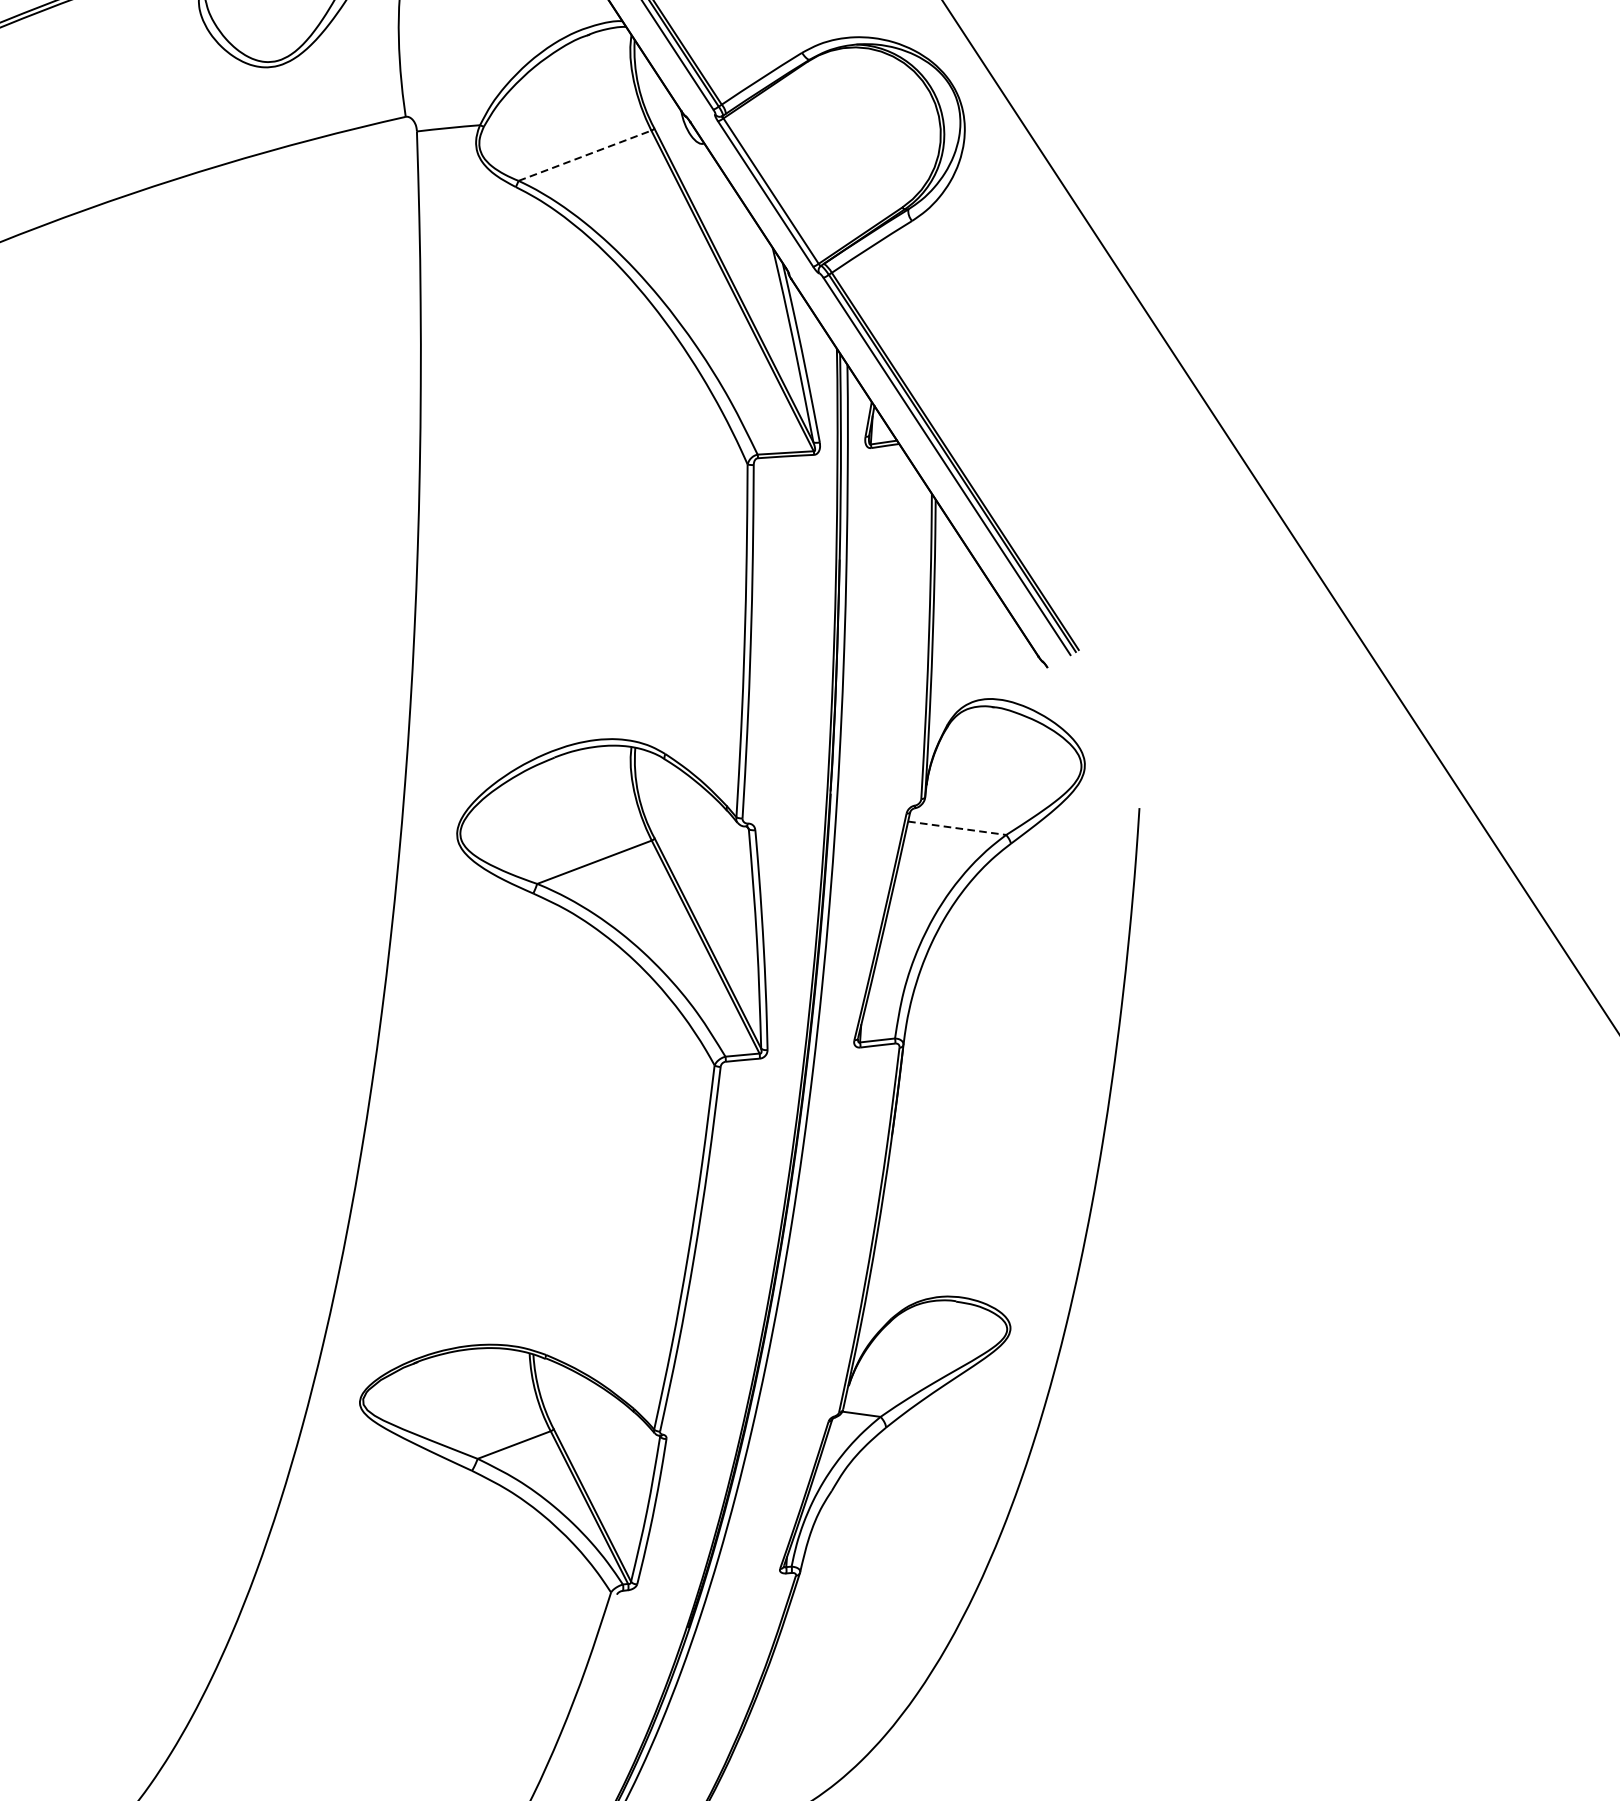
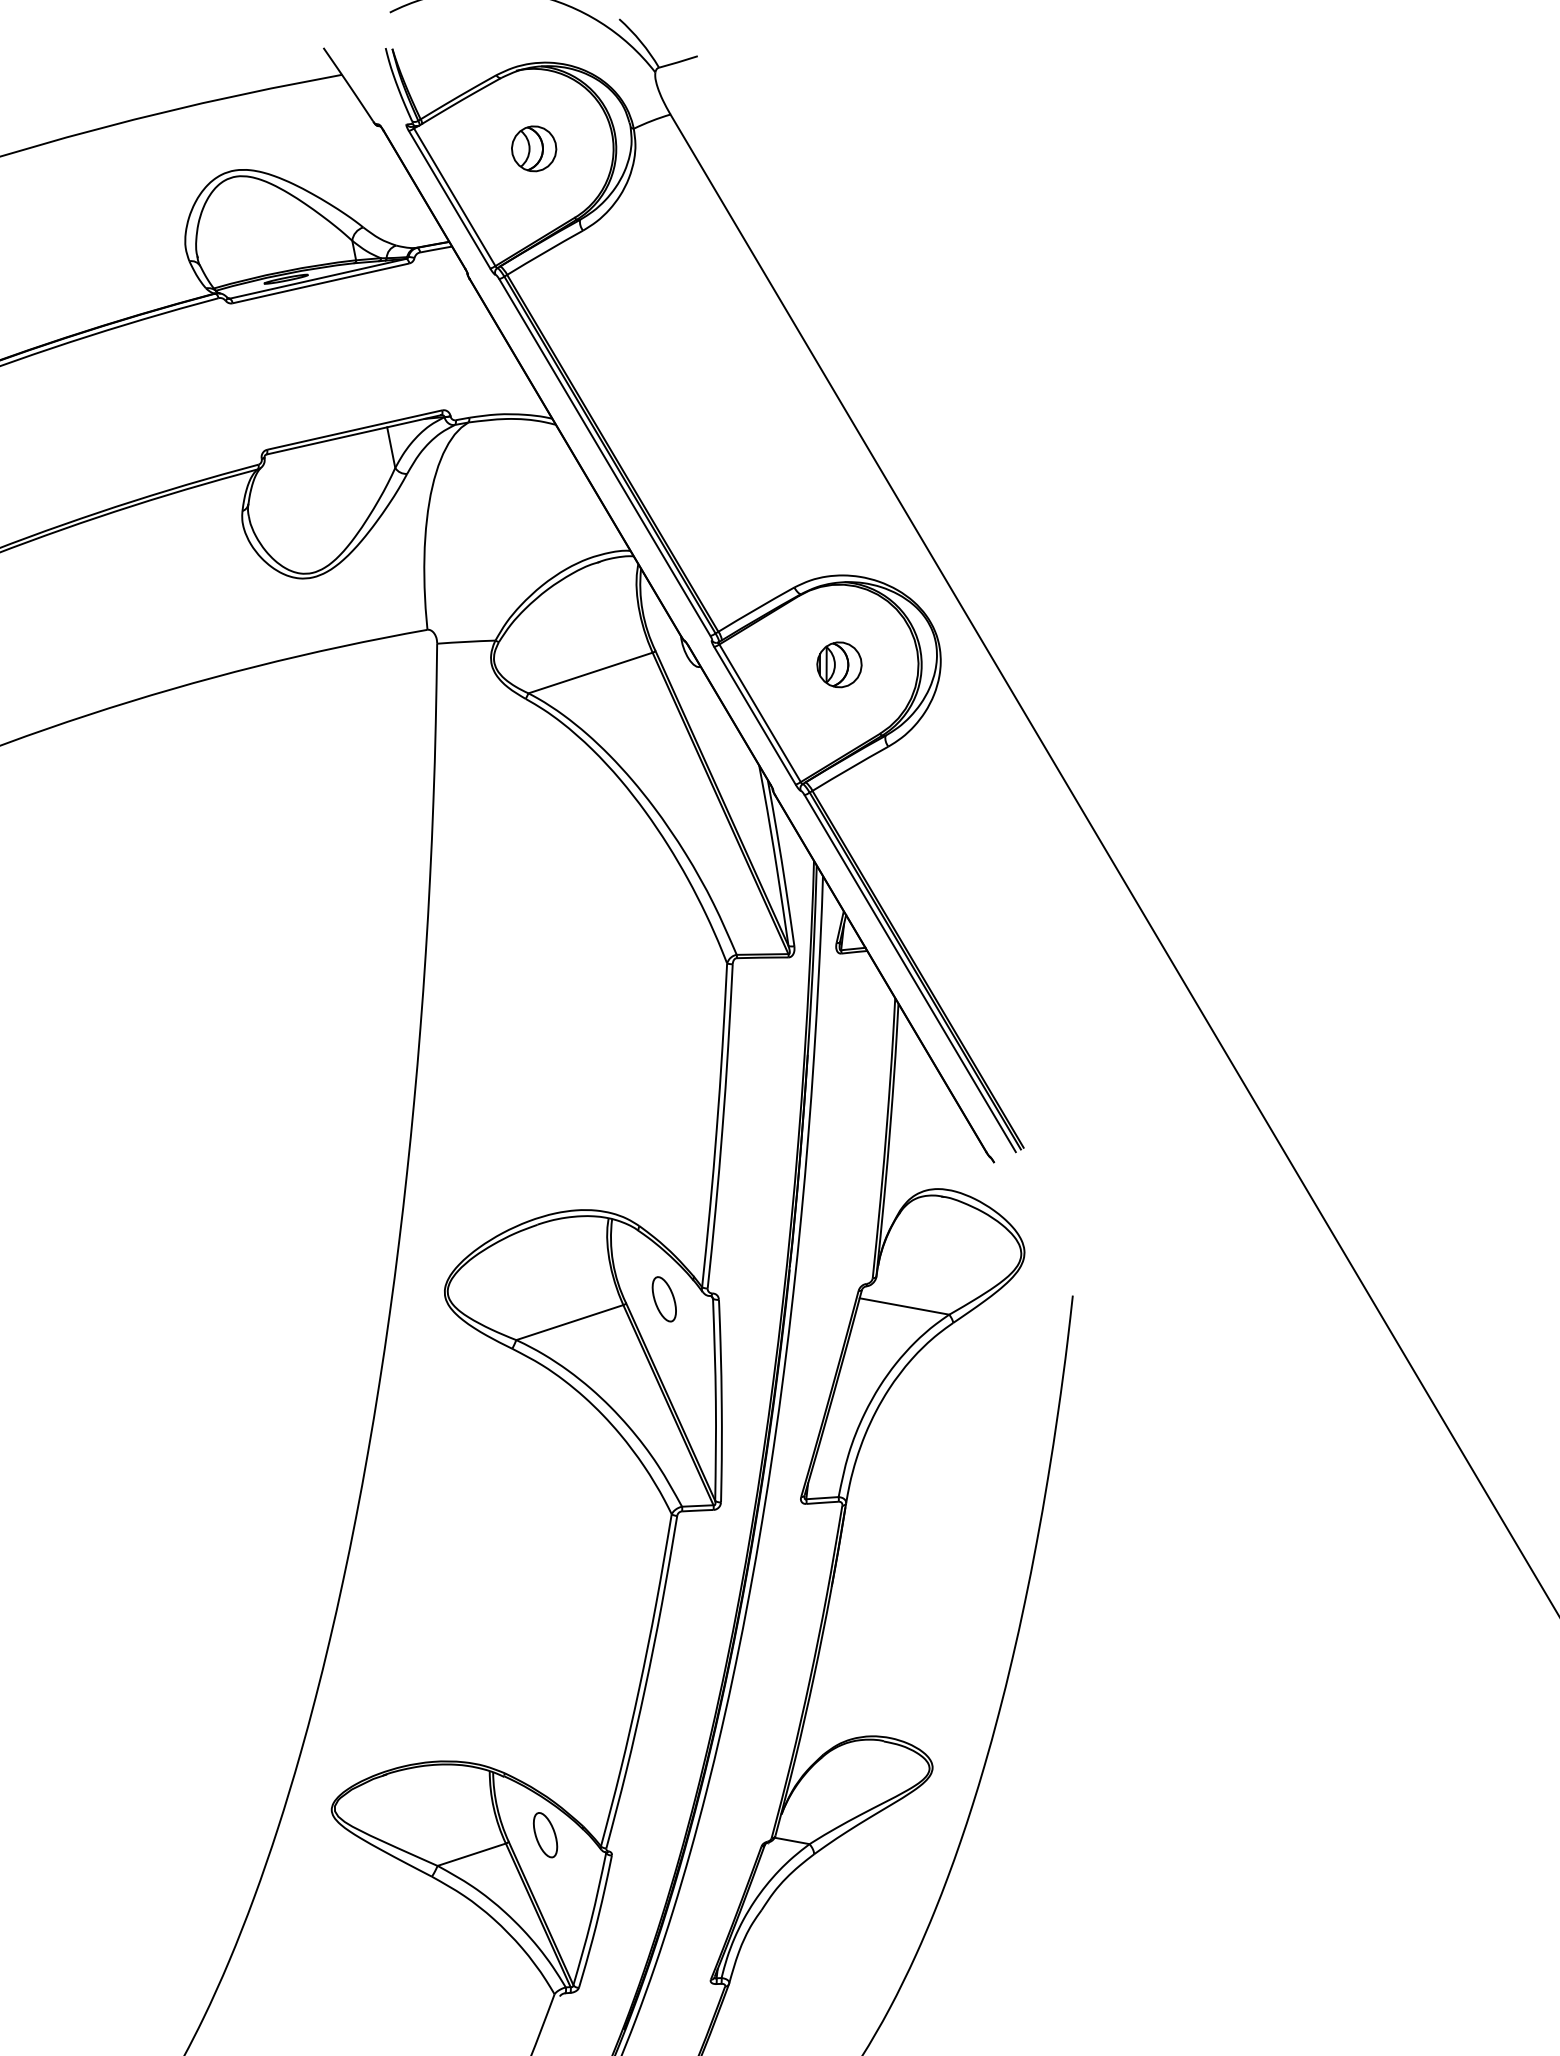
part: (854, 134) -> (839, 664), added
line: (585, 155) -> (591, 672), dashed -> solid
line: (957, 828) -> (904, 1306), dashed -> solid
part: (695, 832) -> (663, 1299), added
part: (593, 1420) -> (545, 1835), added

